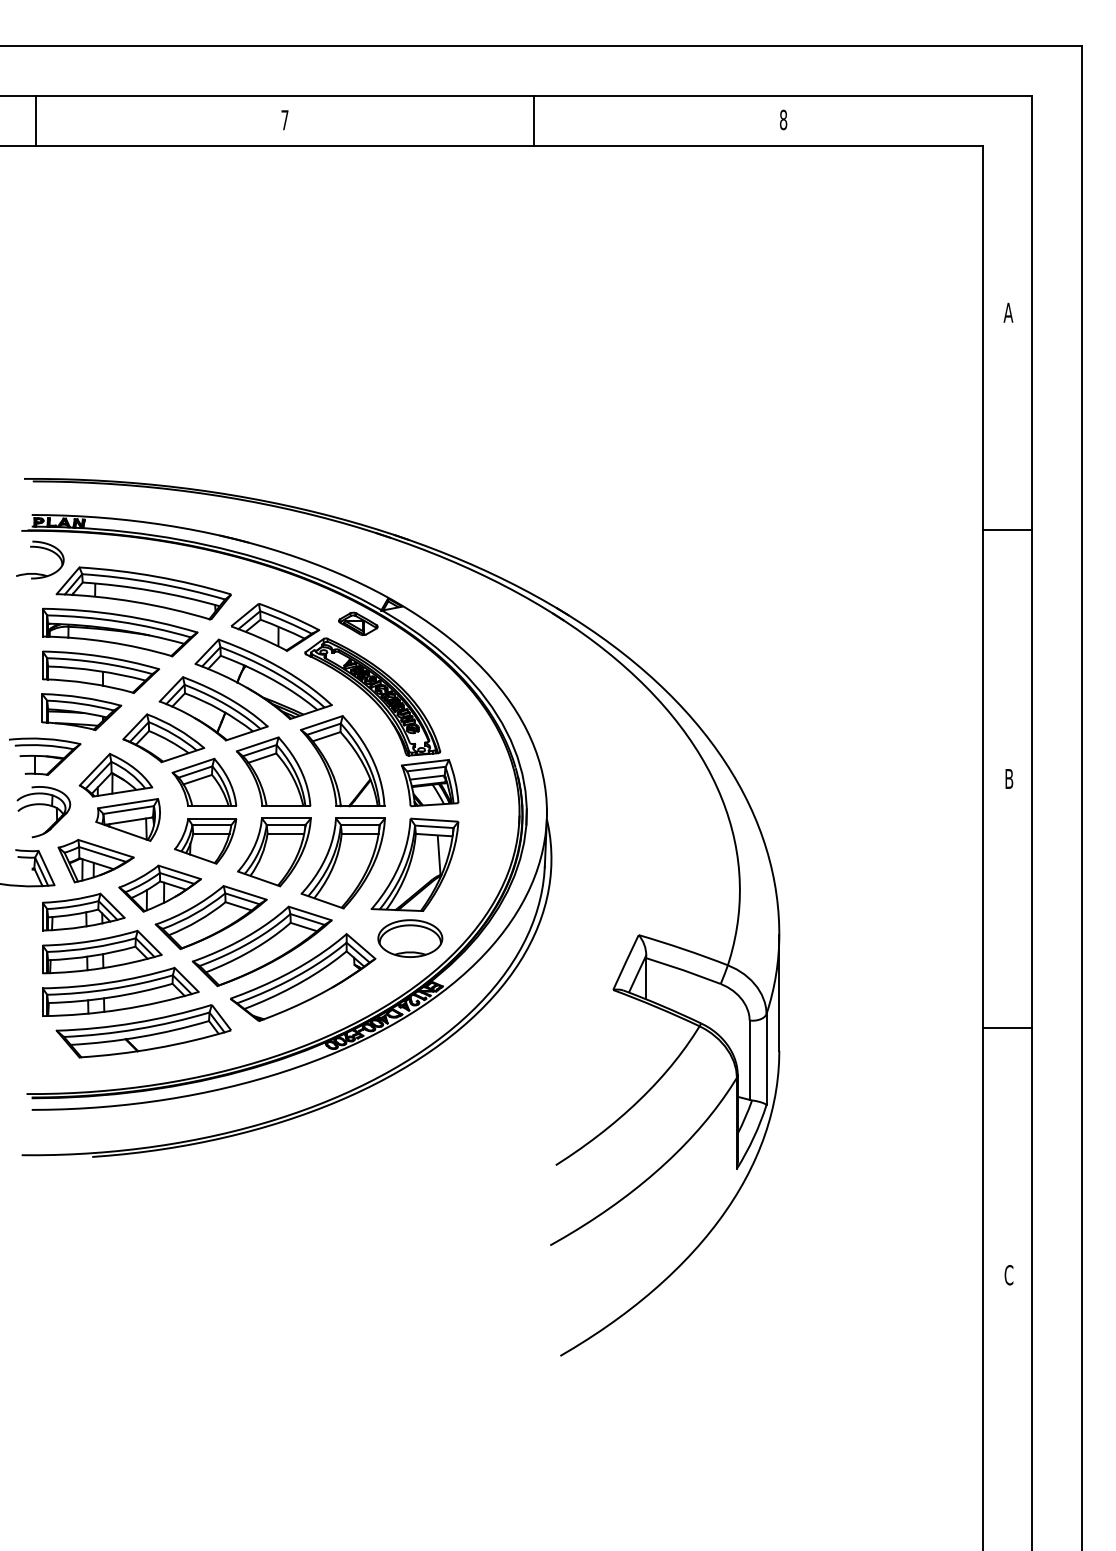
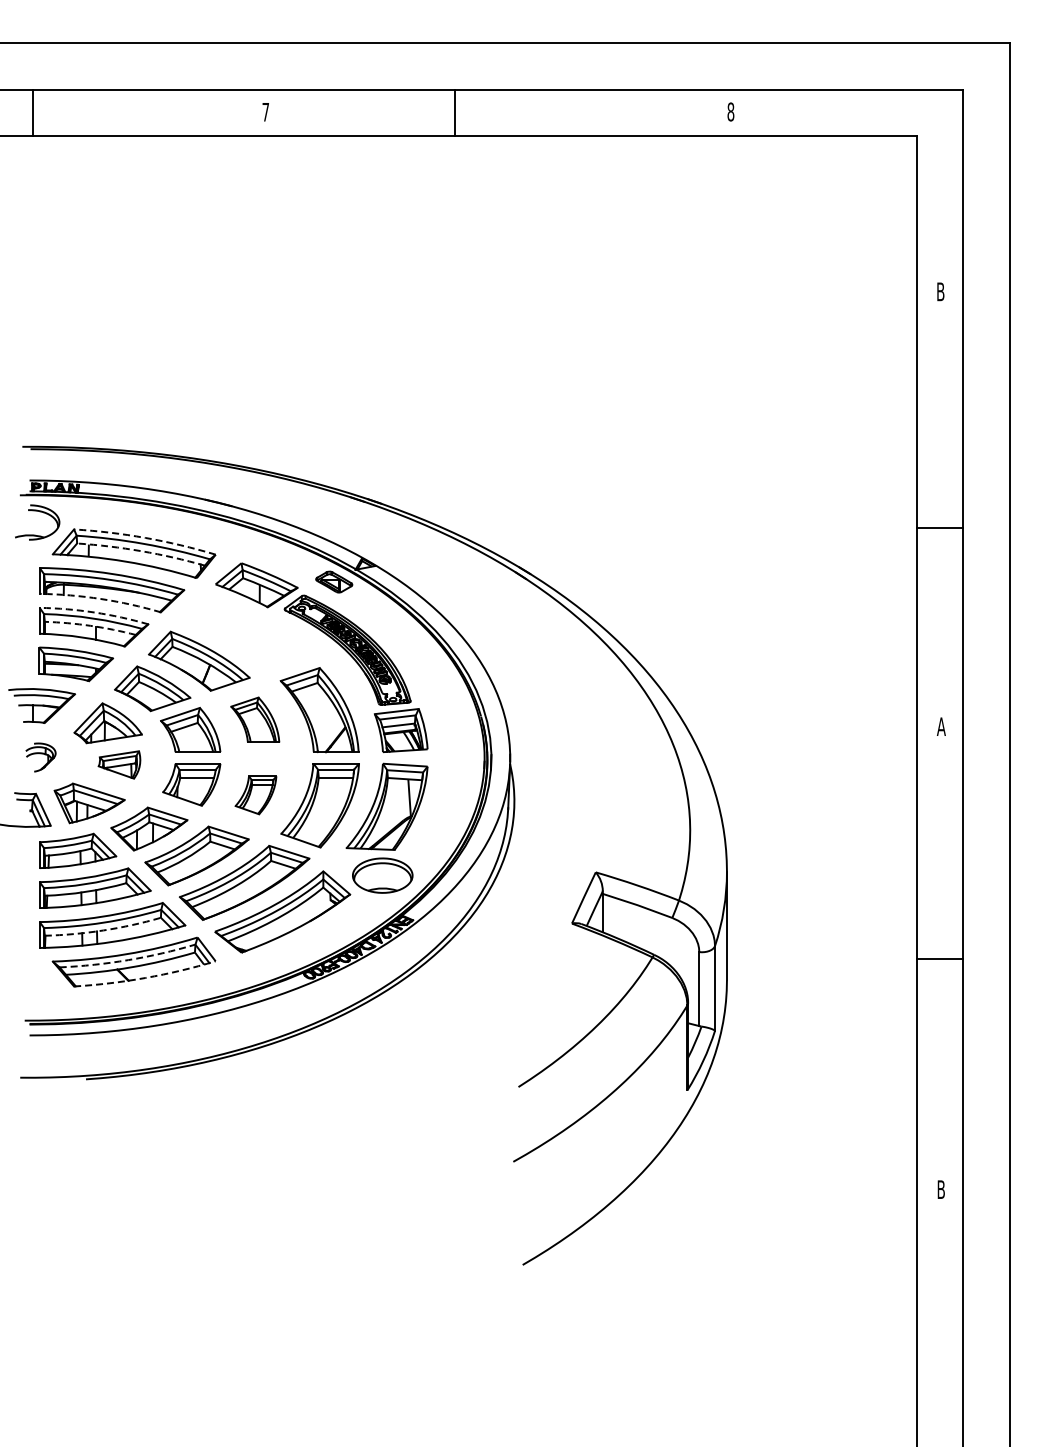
line: (534, 120) -> (455, 112), moved
text: (1008, 312) -> (940, 291), A -> B
line: (1007, 530) -> (939, 528), moved
arc: (156, 576) -> (145, 537), solid -> dashed
arc: (151, 591) -> (141, 551), solid -> dashed
arc: (107, 642) -> (100, 599), solid -> dashed
arc: (101, 656) -> (94, 612), solid -> dashed
arc: (97, 670) -> (90, 625), solid -> dashed
part: (263, 679) -> (245, 633), removed
part: (273, 771) -> (255, 719), size x0.7
text: (1008, 778) -> (940, 726), B -> A
part: (43, 811) -> (40, 757), size x0.6
part: (128, 819) -> (119, 764), size x0.7
part: (273, 852) -> (255, 795), size x0.6
arc: (110, 997) -> (103, 930), solid -> dashed
arc: (137, 1029) -> (128, 960), solid -> dashed
arc: (156, 1047) -> (145, 977), solid -> dashed
text: (1009, 1275) -> (941, 1189), C -> B

